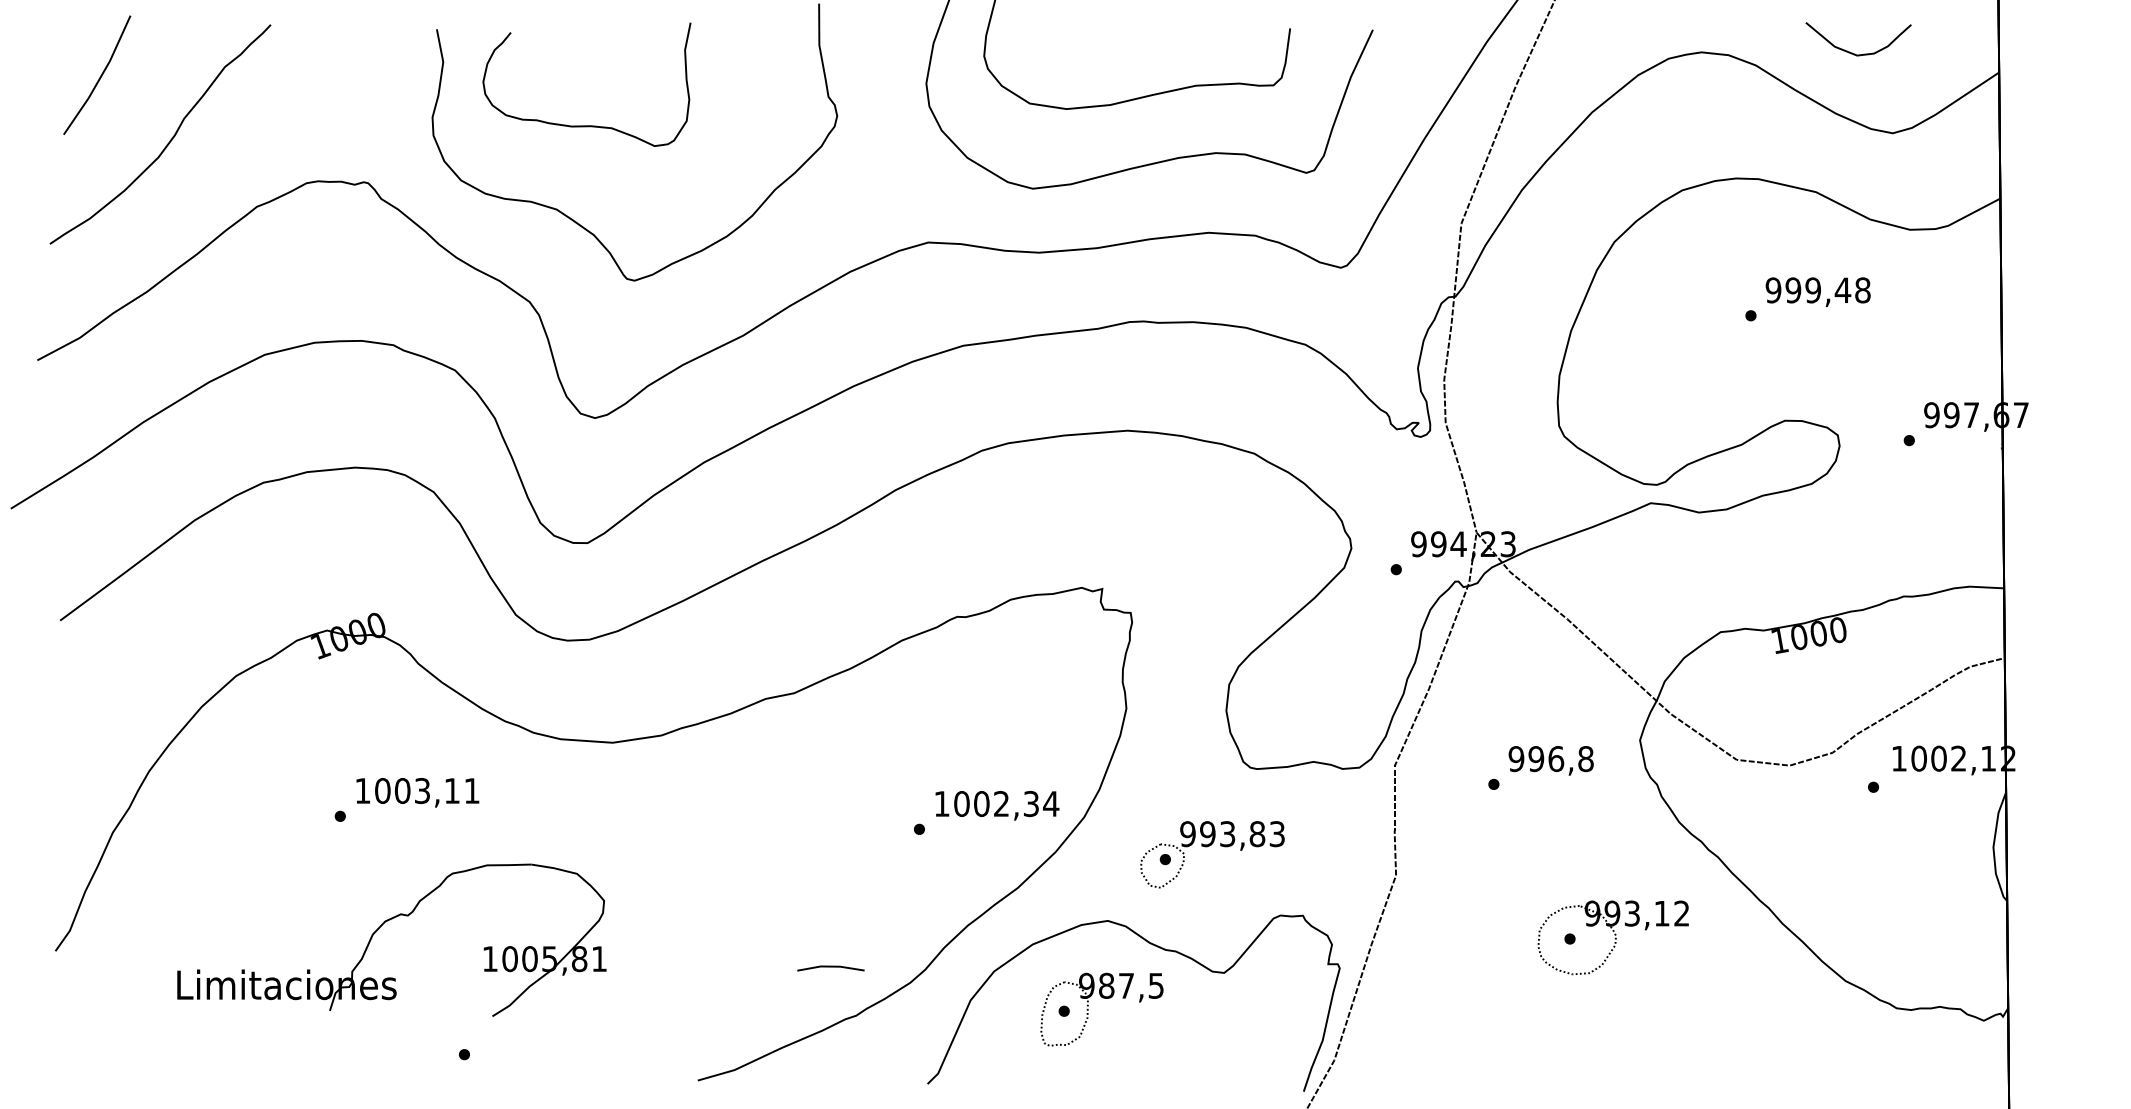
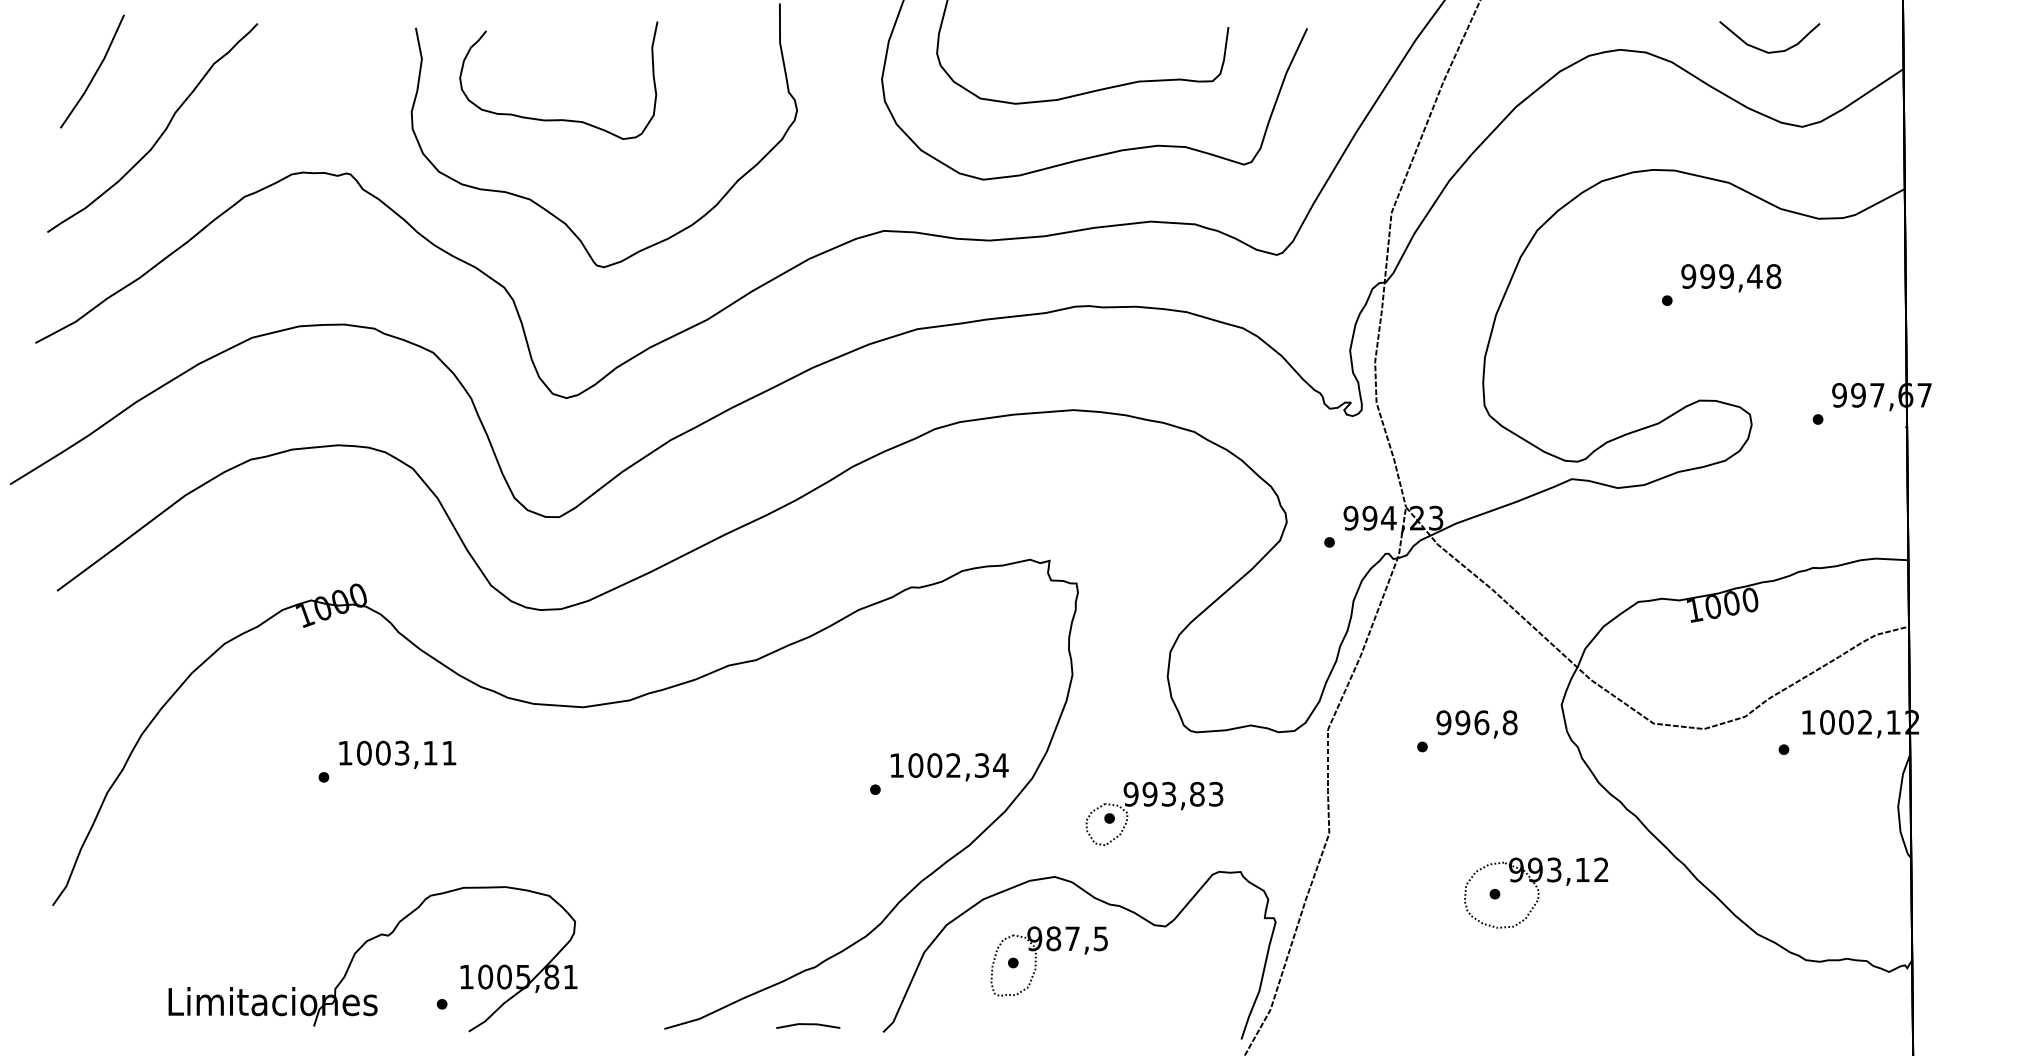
part: (378, 930) -> (360, 949), moved
line: (830, 967) -> (807, 1025), moved

